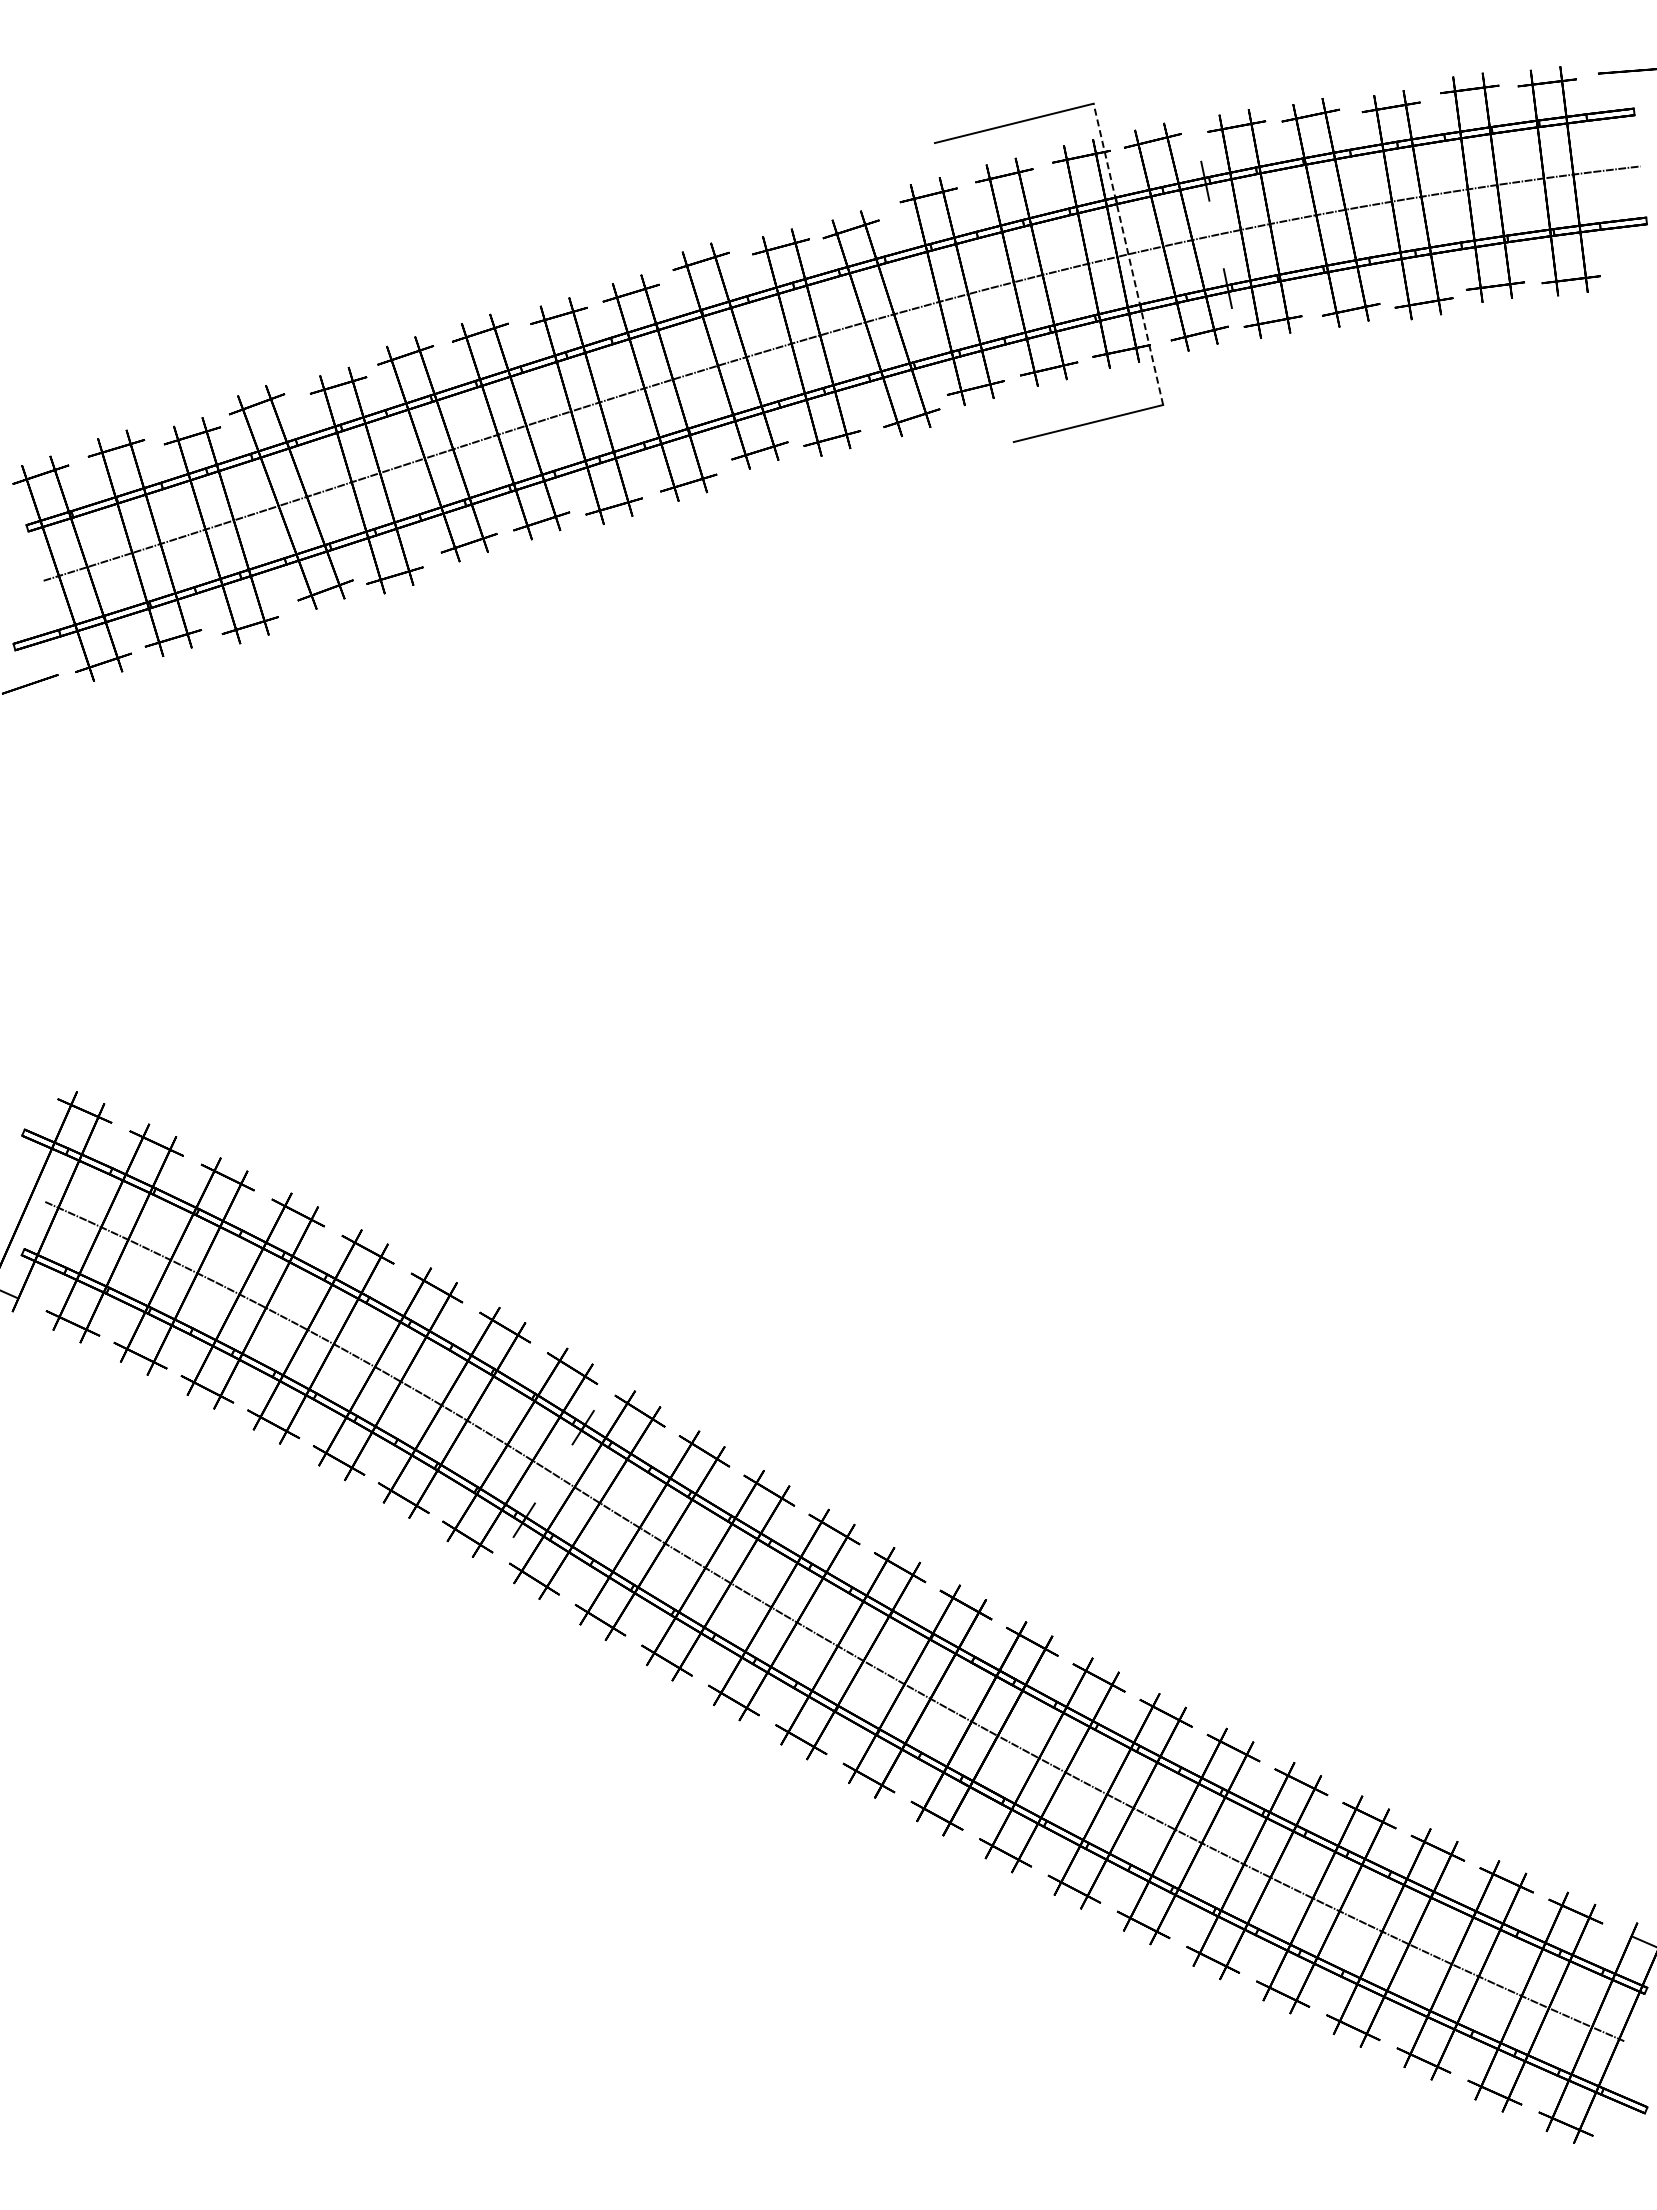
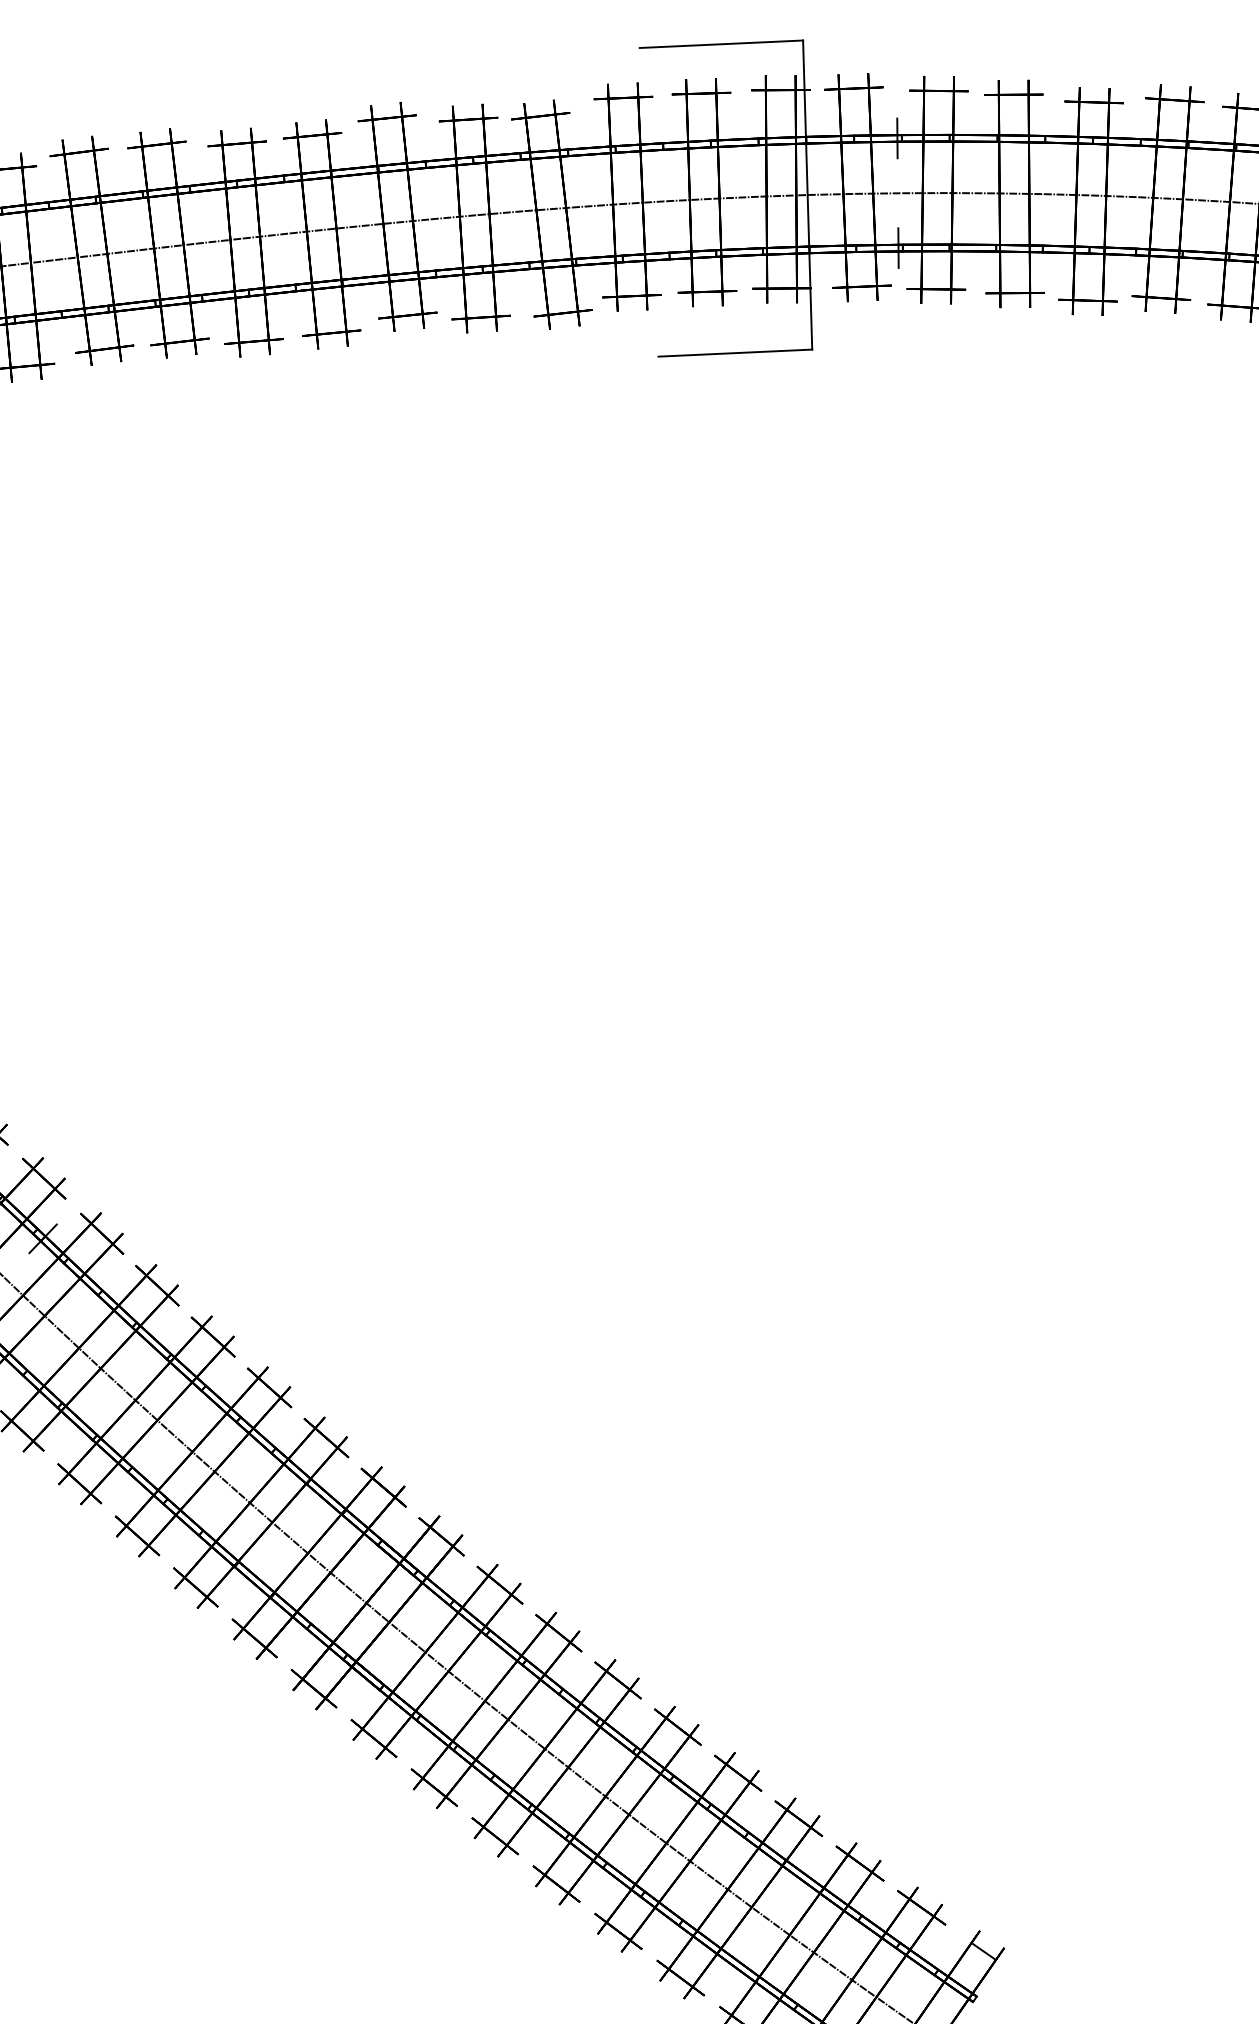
line: (1128, 254) -> (807, 195), dashed -> solid

